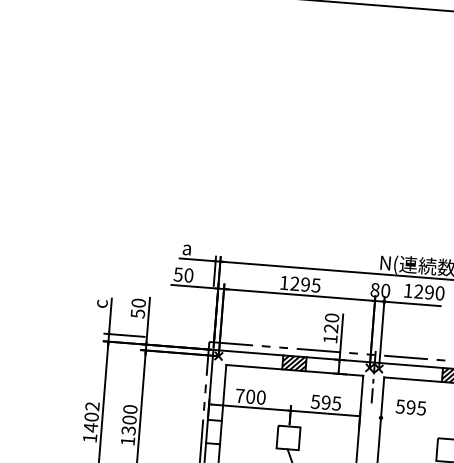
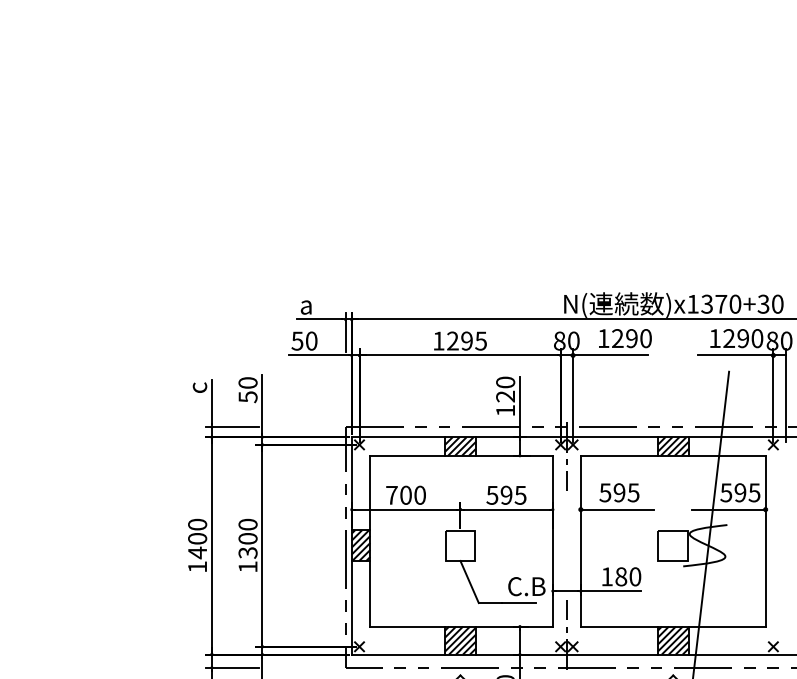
text: (92, 406) -> (197, 524), 1402 -> 1400
line: (408, 419) -> (617, 509), added
hatch: (213, 431) -> (360, 545), added

